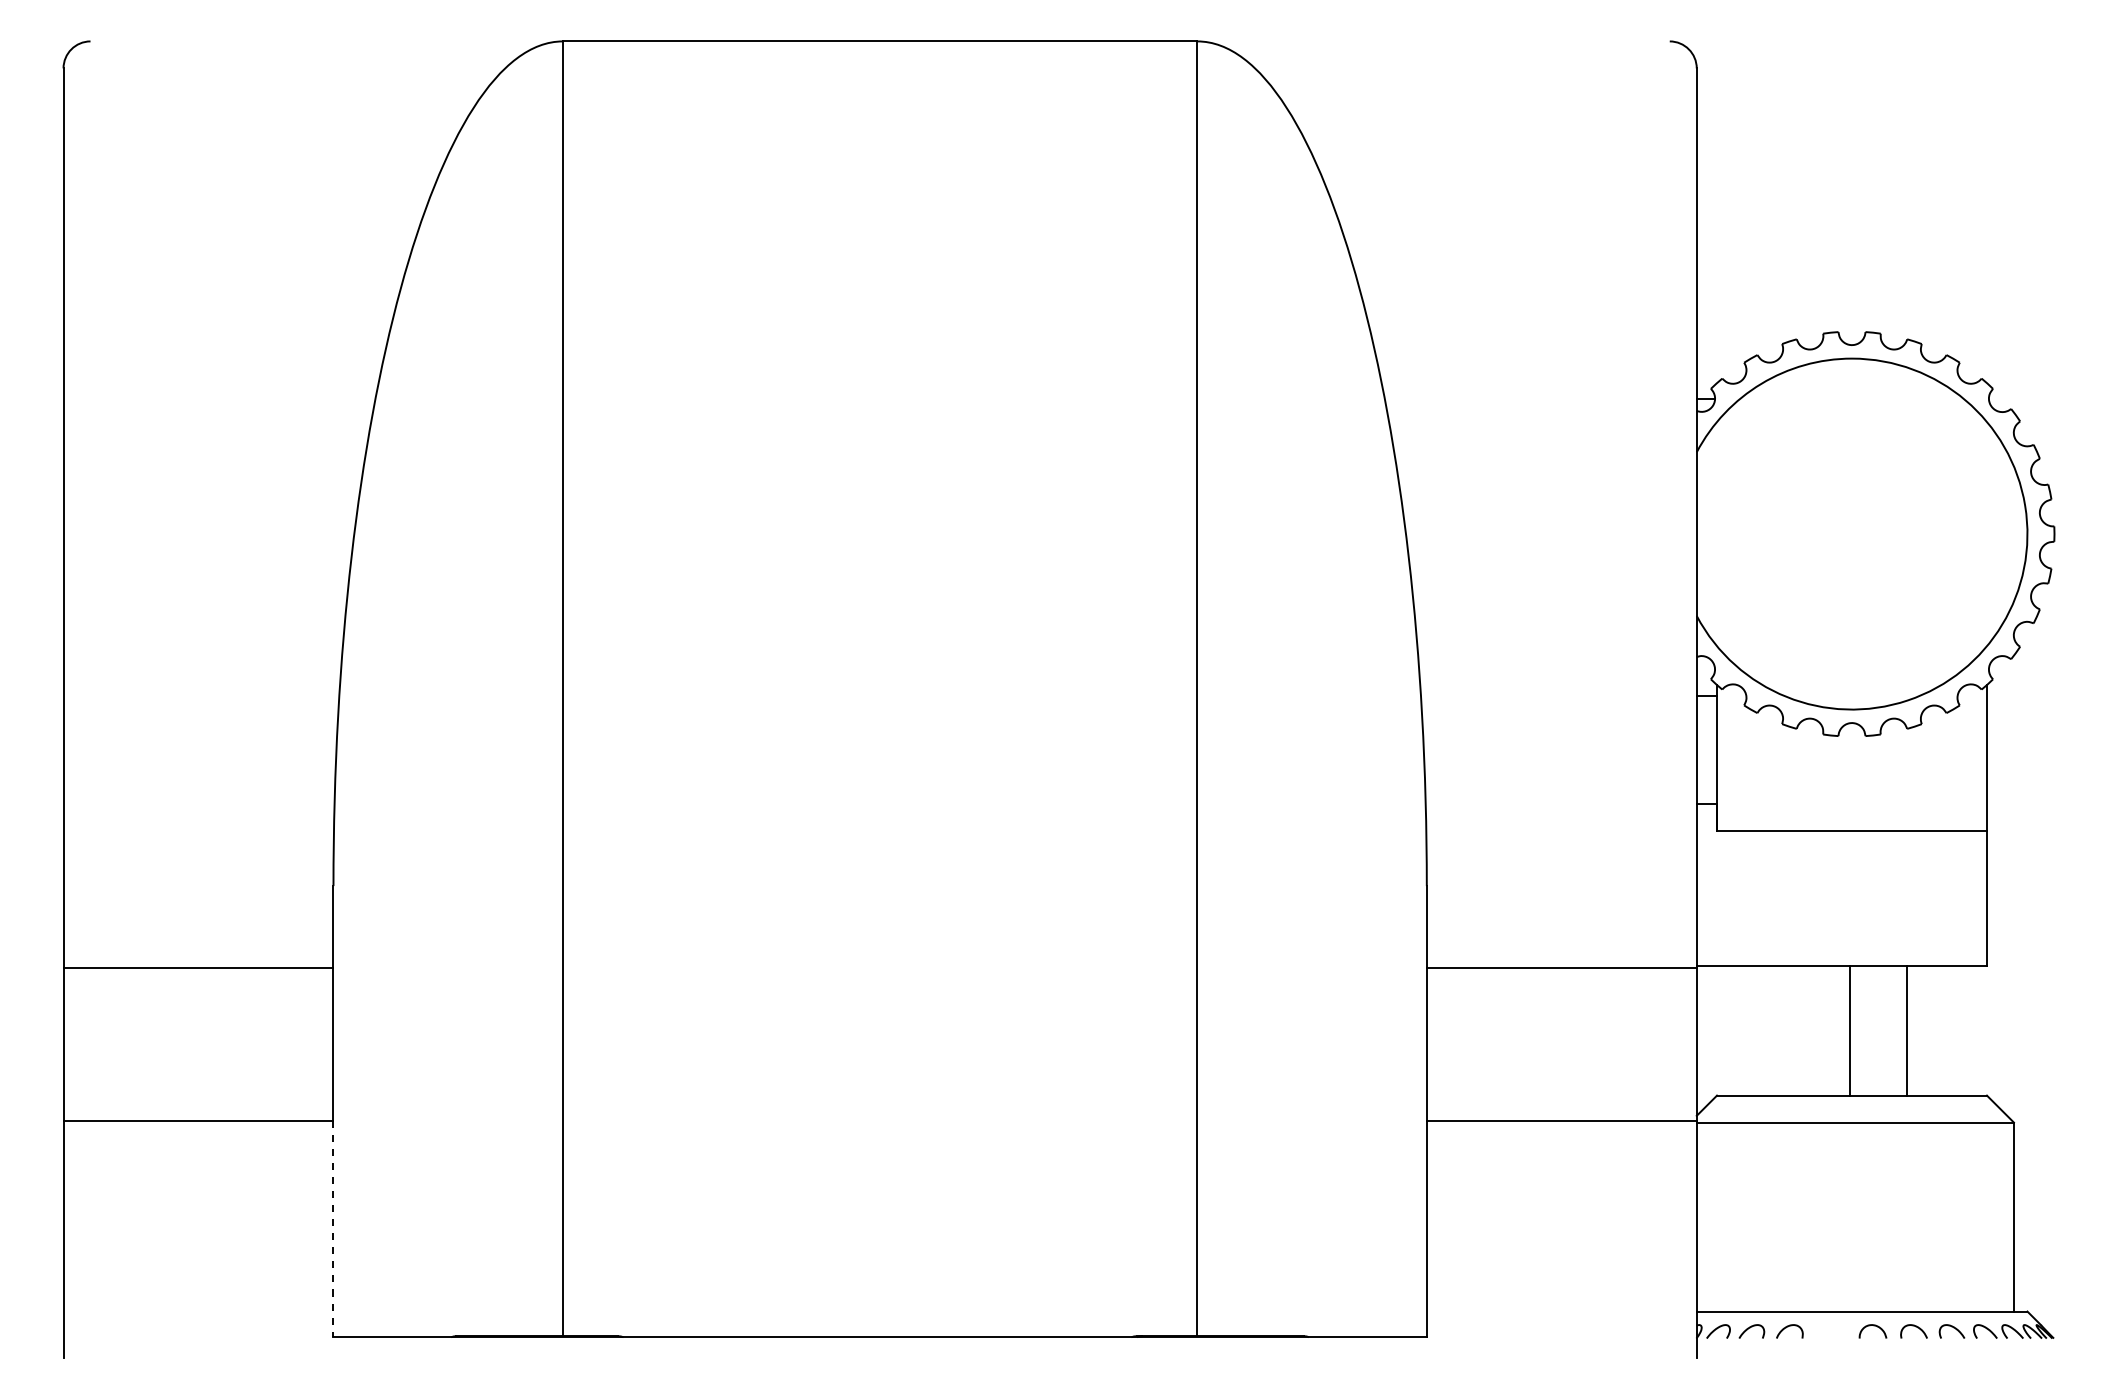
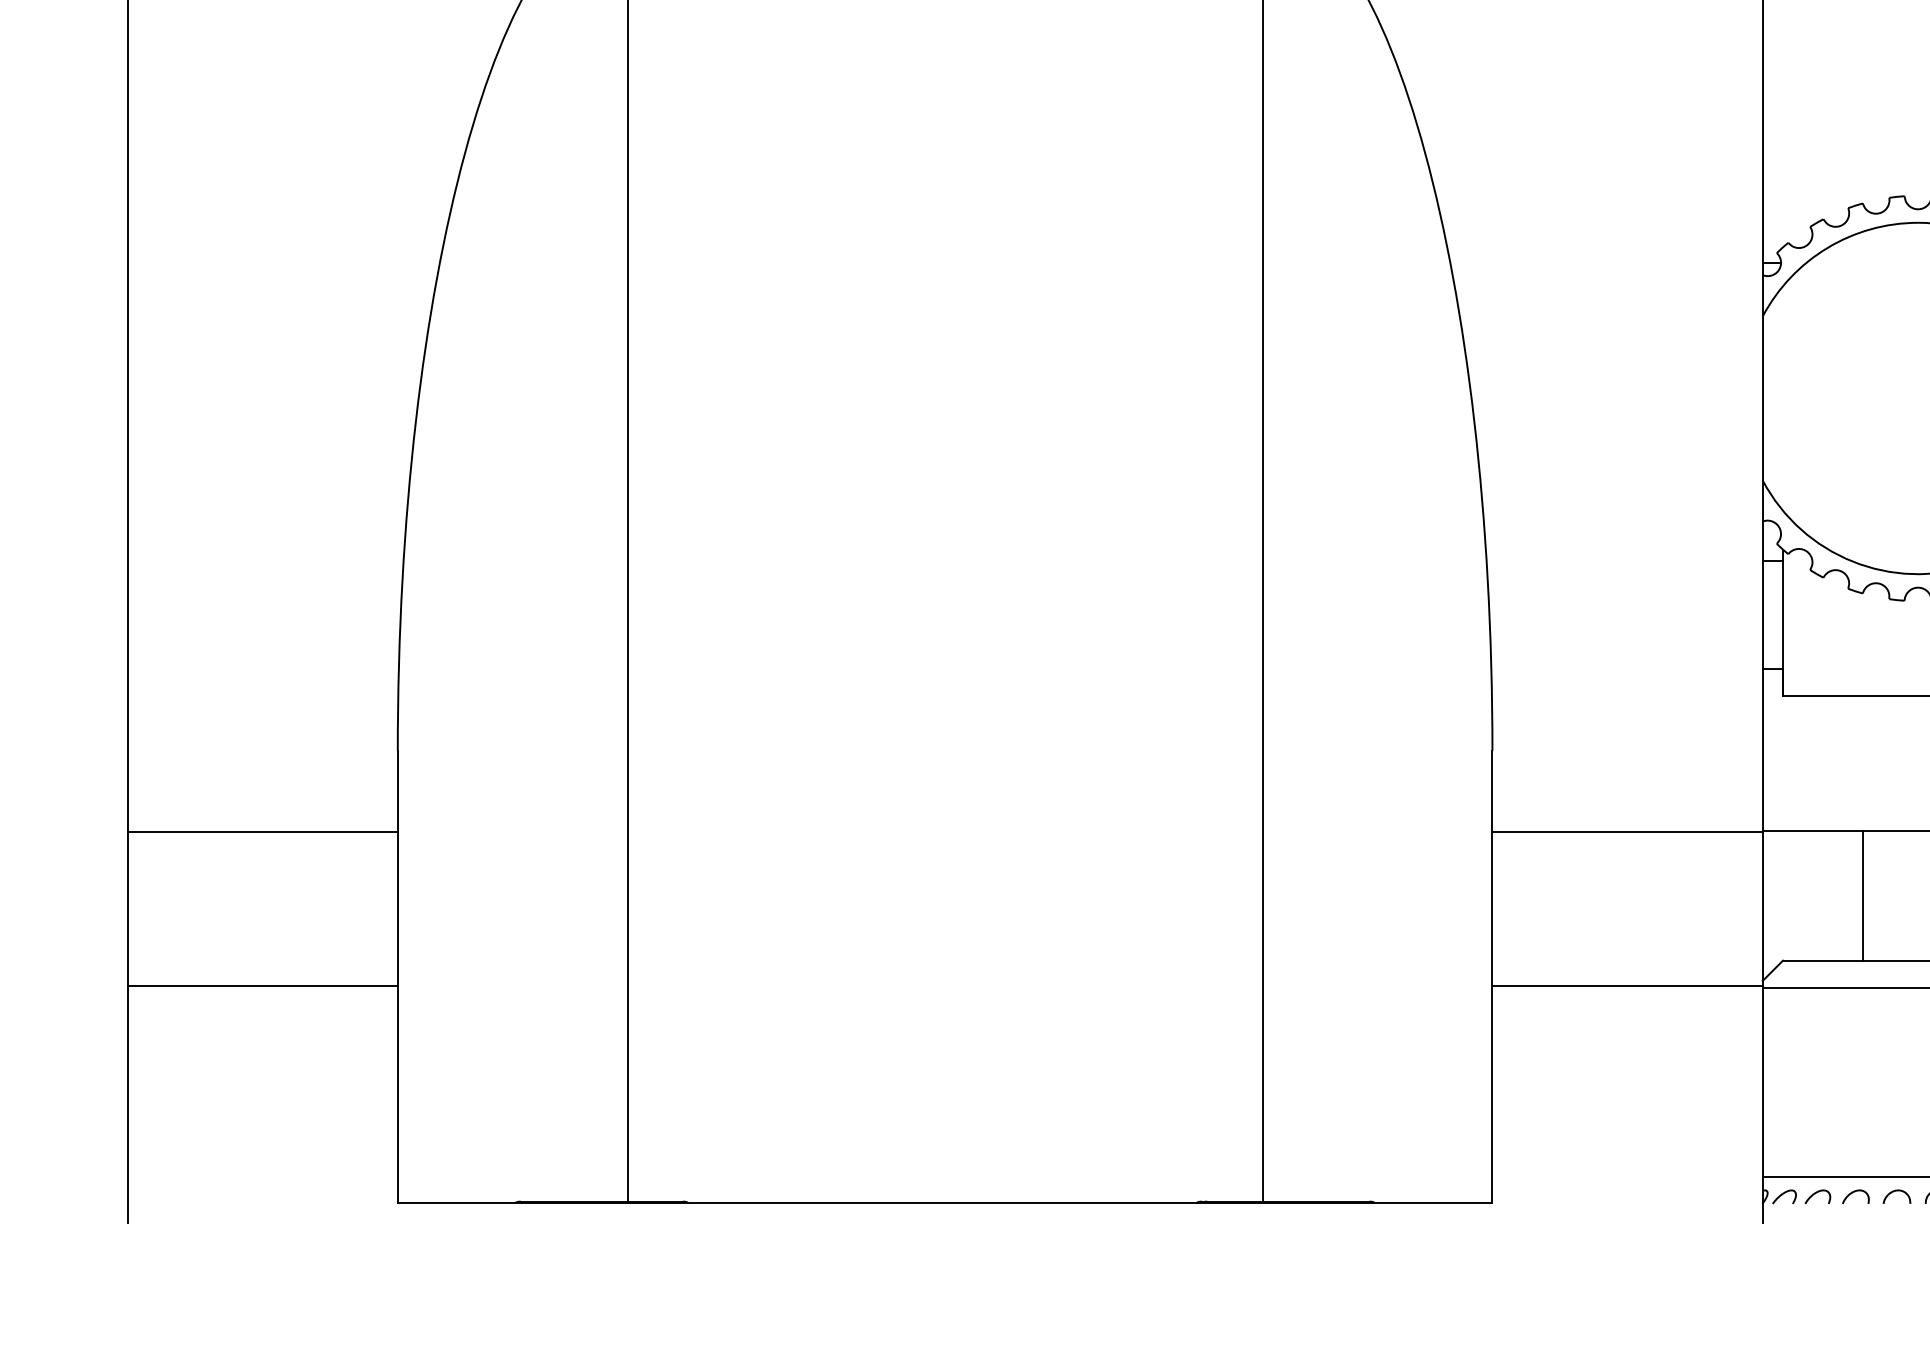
line: (1849, 1030) -> (1862, 895), moved
line: (333, 1229) -> (397, 1094), dashed -> solid
curve: (1830, 1326) -> (1896, 1191), added

